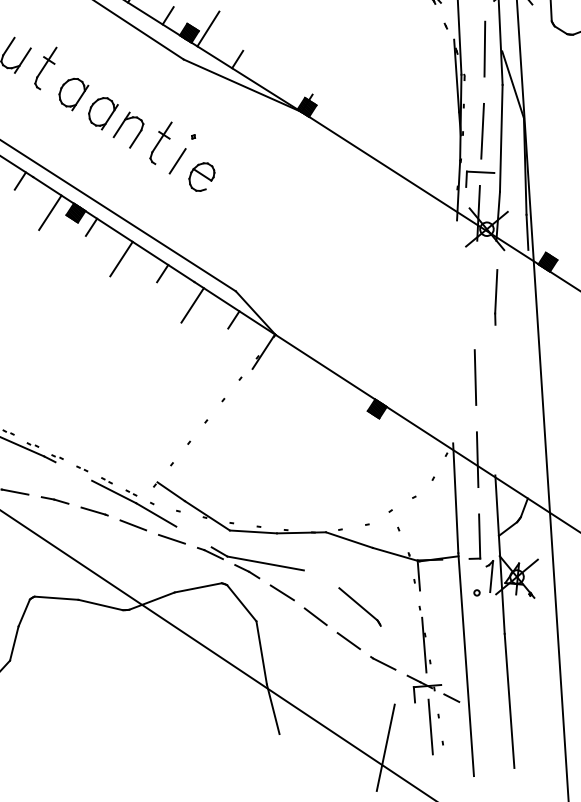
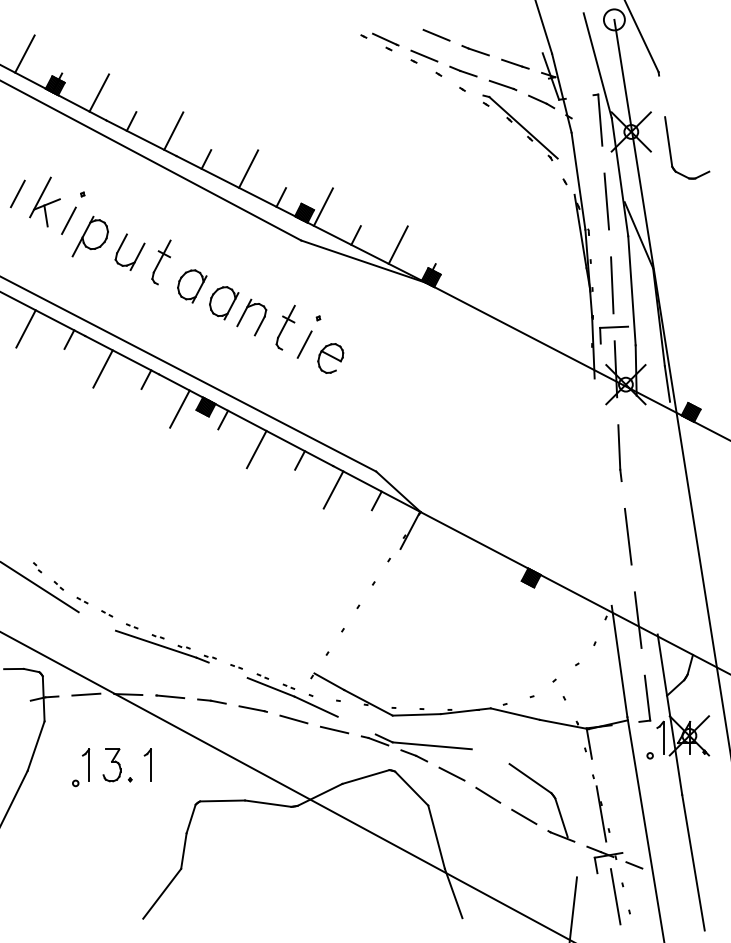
line: (277, 72) -> (397, 244), added
line: (495, 296) -> (619, 452), moved
line: (385, 644) -> (561, 817), added

